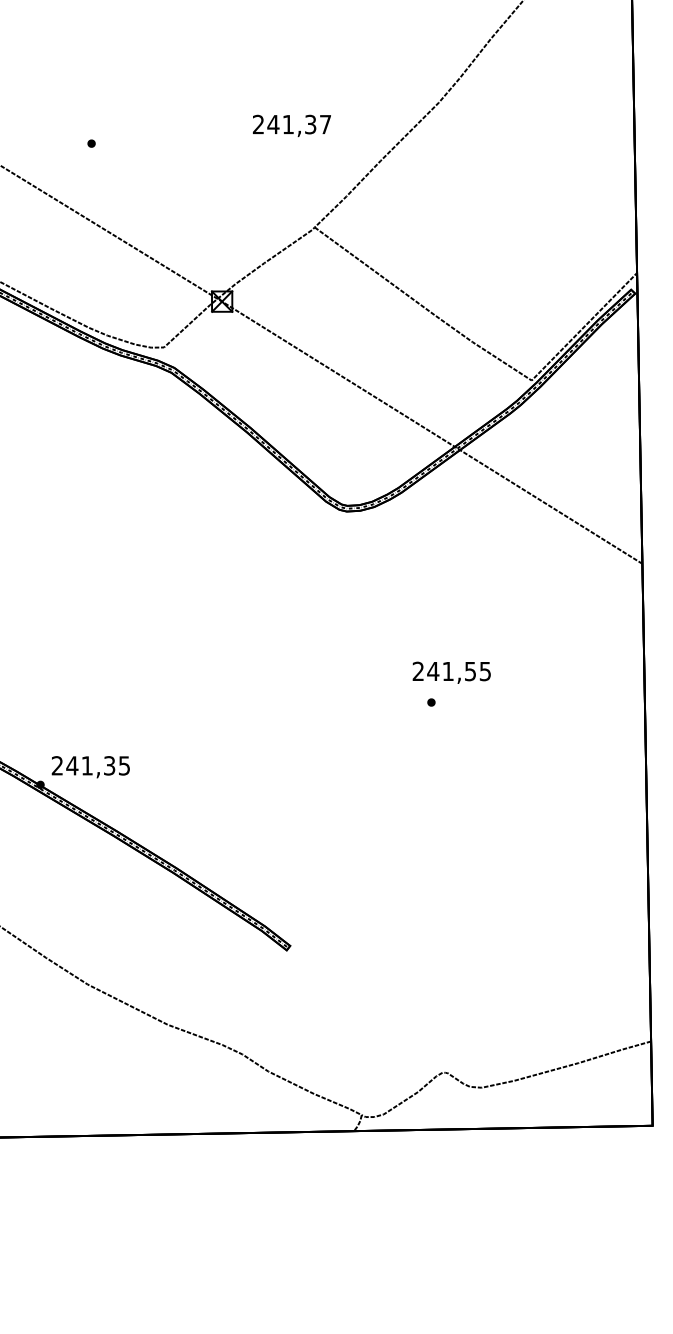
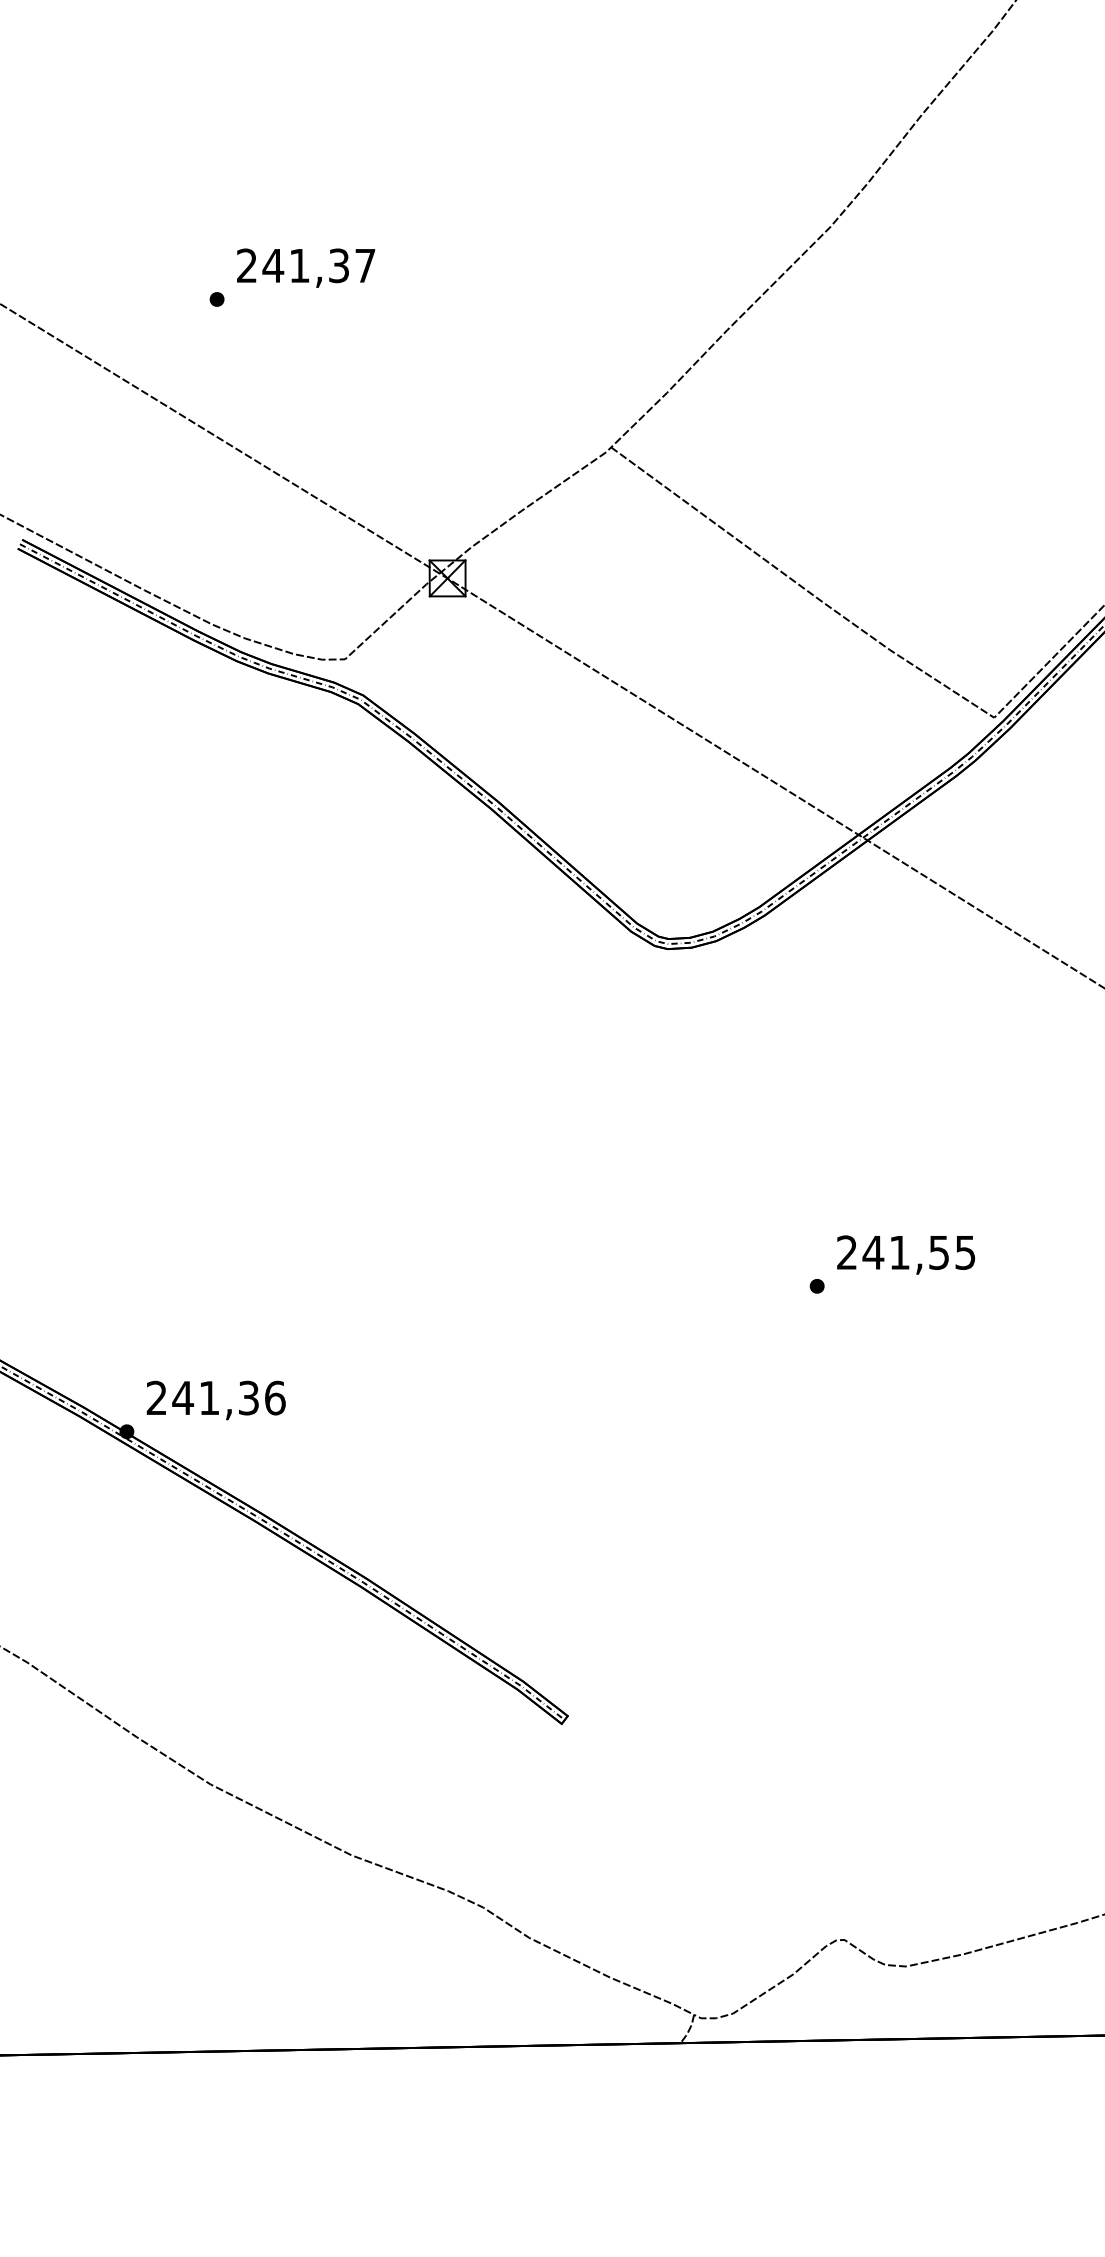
text: (291, 125) -> (305, 267), moved
text: (451, 672) -> (905, 1254), moved
text: (124, 765) -> (275, 1397), 241,35 -> 241,36

